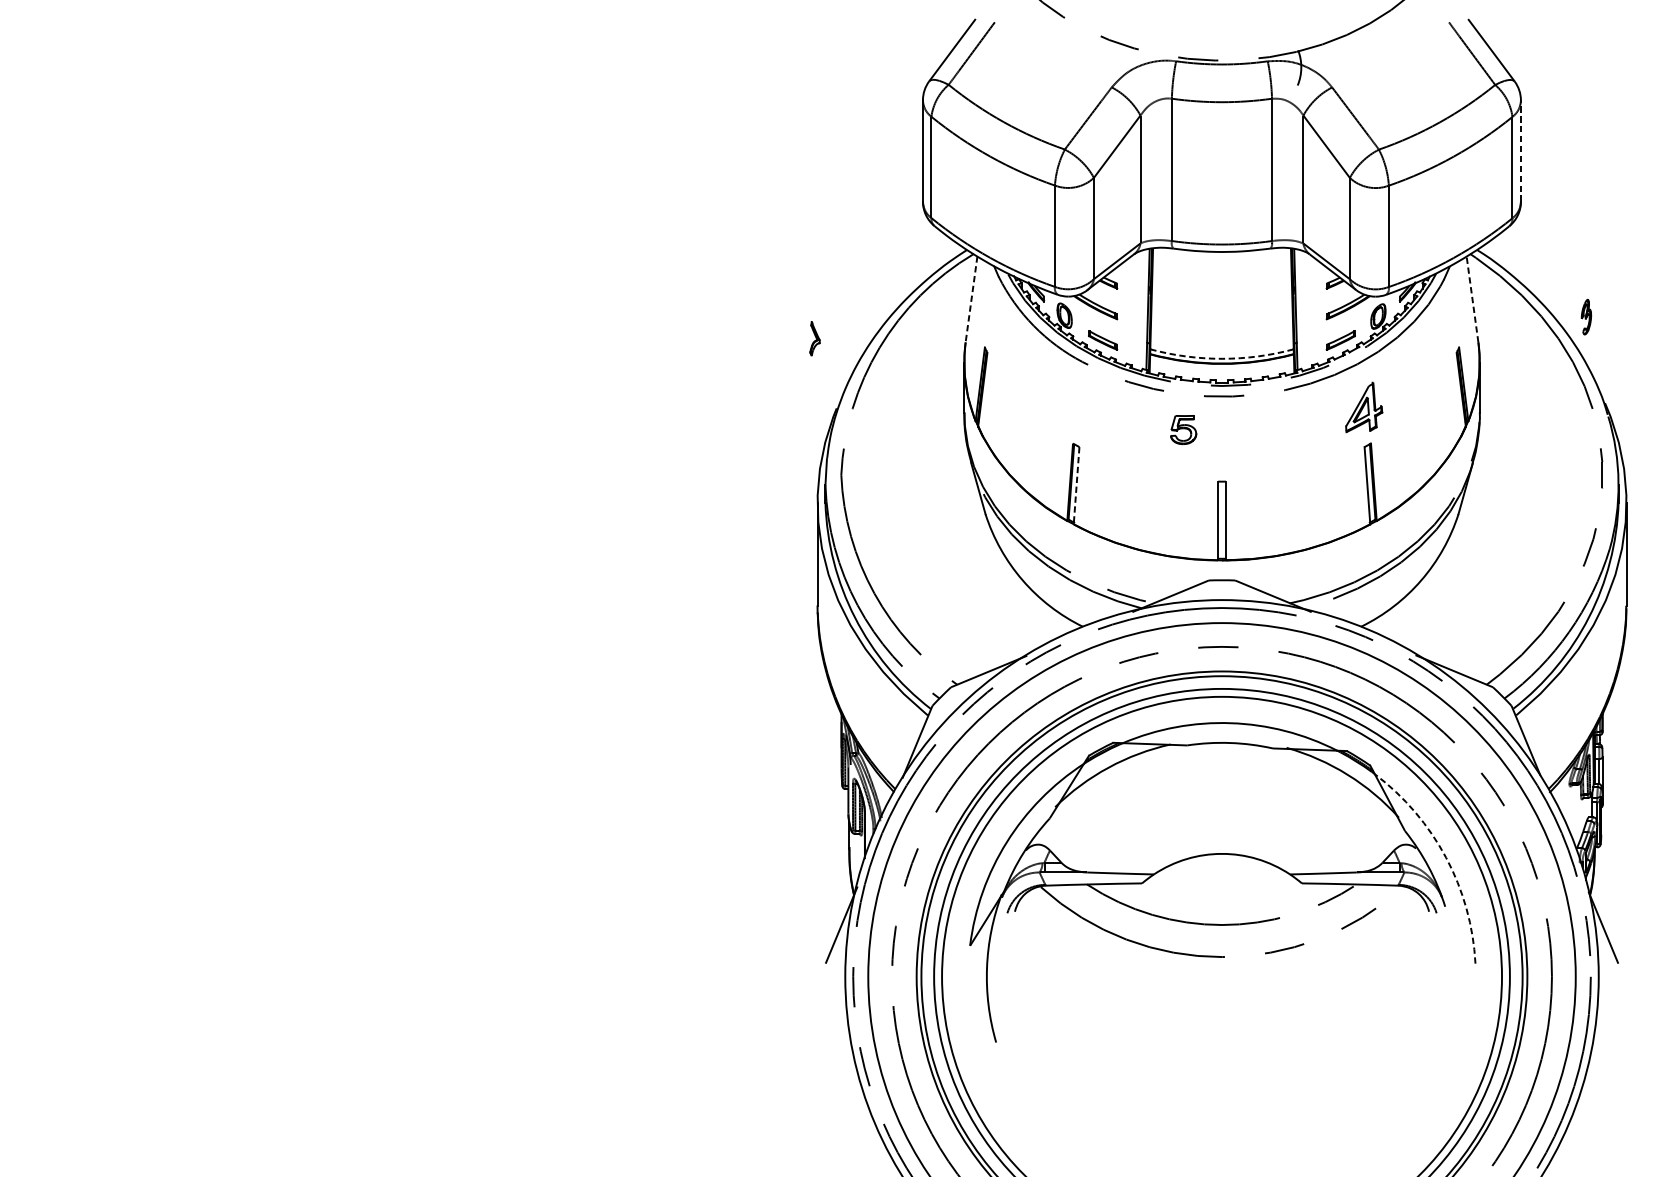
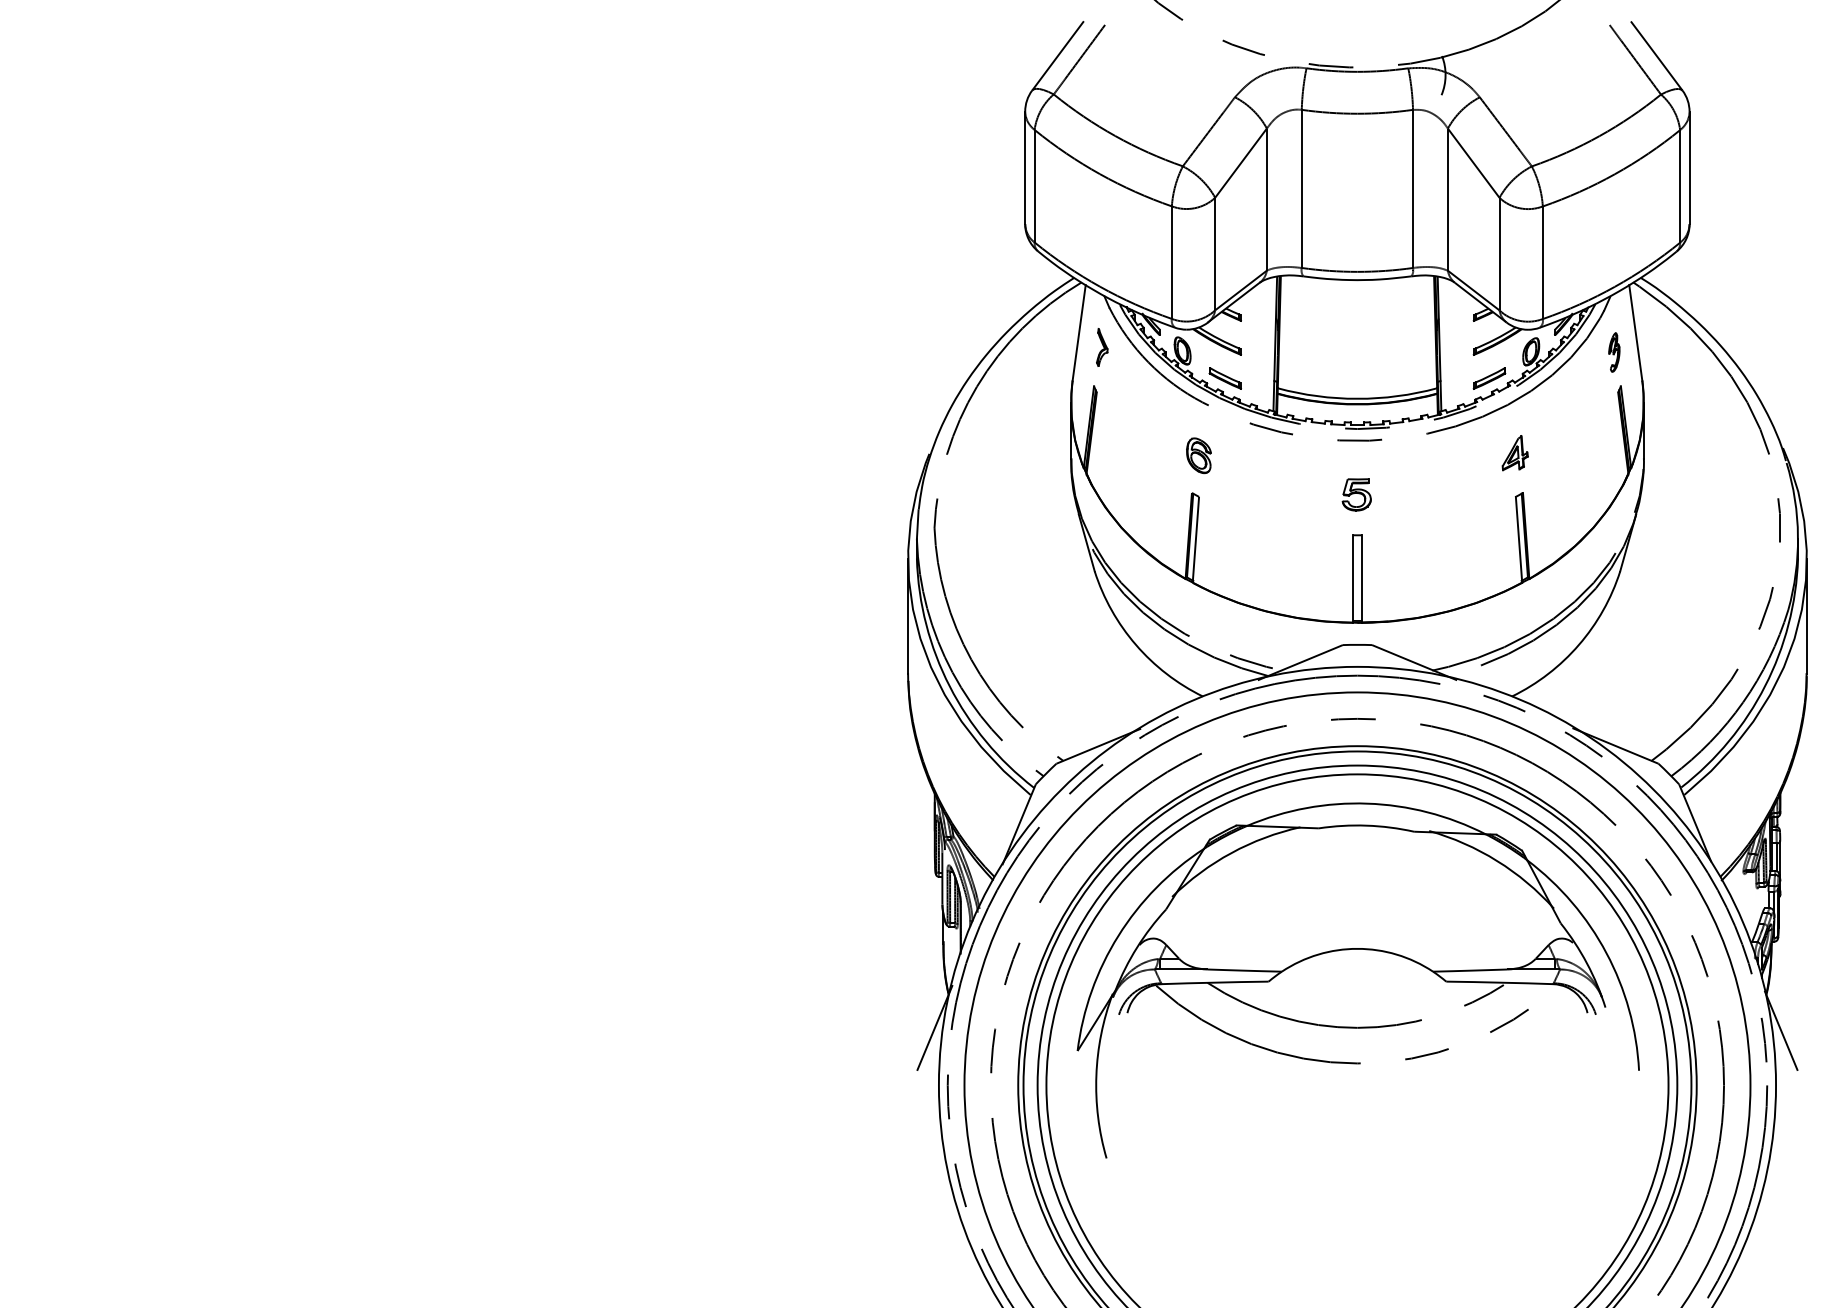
line: (1520, 150) -> (1689, 167), dashed -> solid
line: (1472, 299) -> (1635, 332), dashed -> solid
line: (971, 300) -> (1079, 333), dashed -> solid
part: (1586, 317) -> (1614, 352), moved
part: (815, 338) -> (1102, 347), moved
arc: (1222, 358) -> (1357, 398), dashed -> solid
part: (1363, 408) -> (1514, 453), size x0.62
part: (1078, 409) -> (1198, 455), added
part: (1183, 429) -> (1356, 494), moved
line: (1076, 487) -> (1195, 541), dashed -> solid
arc: (1446, 858) -> (1606, 953), dashed -> solid

